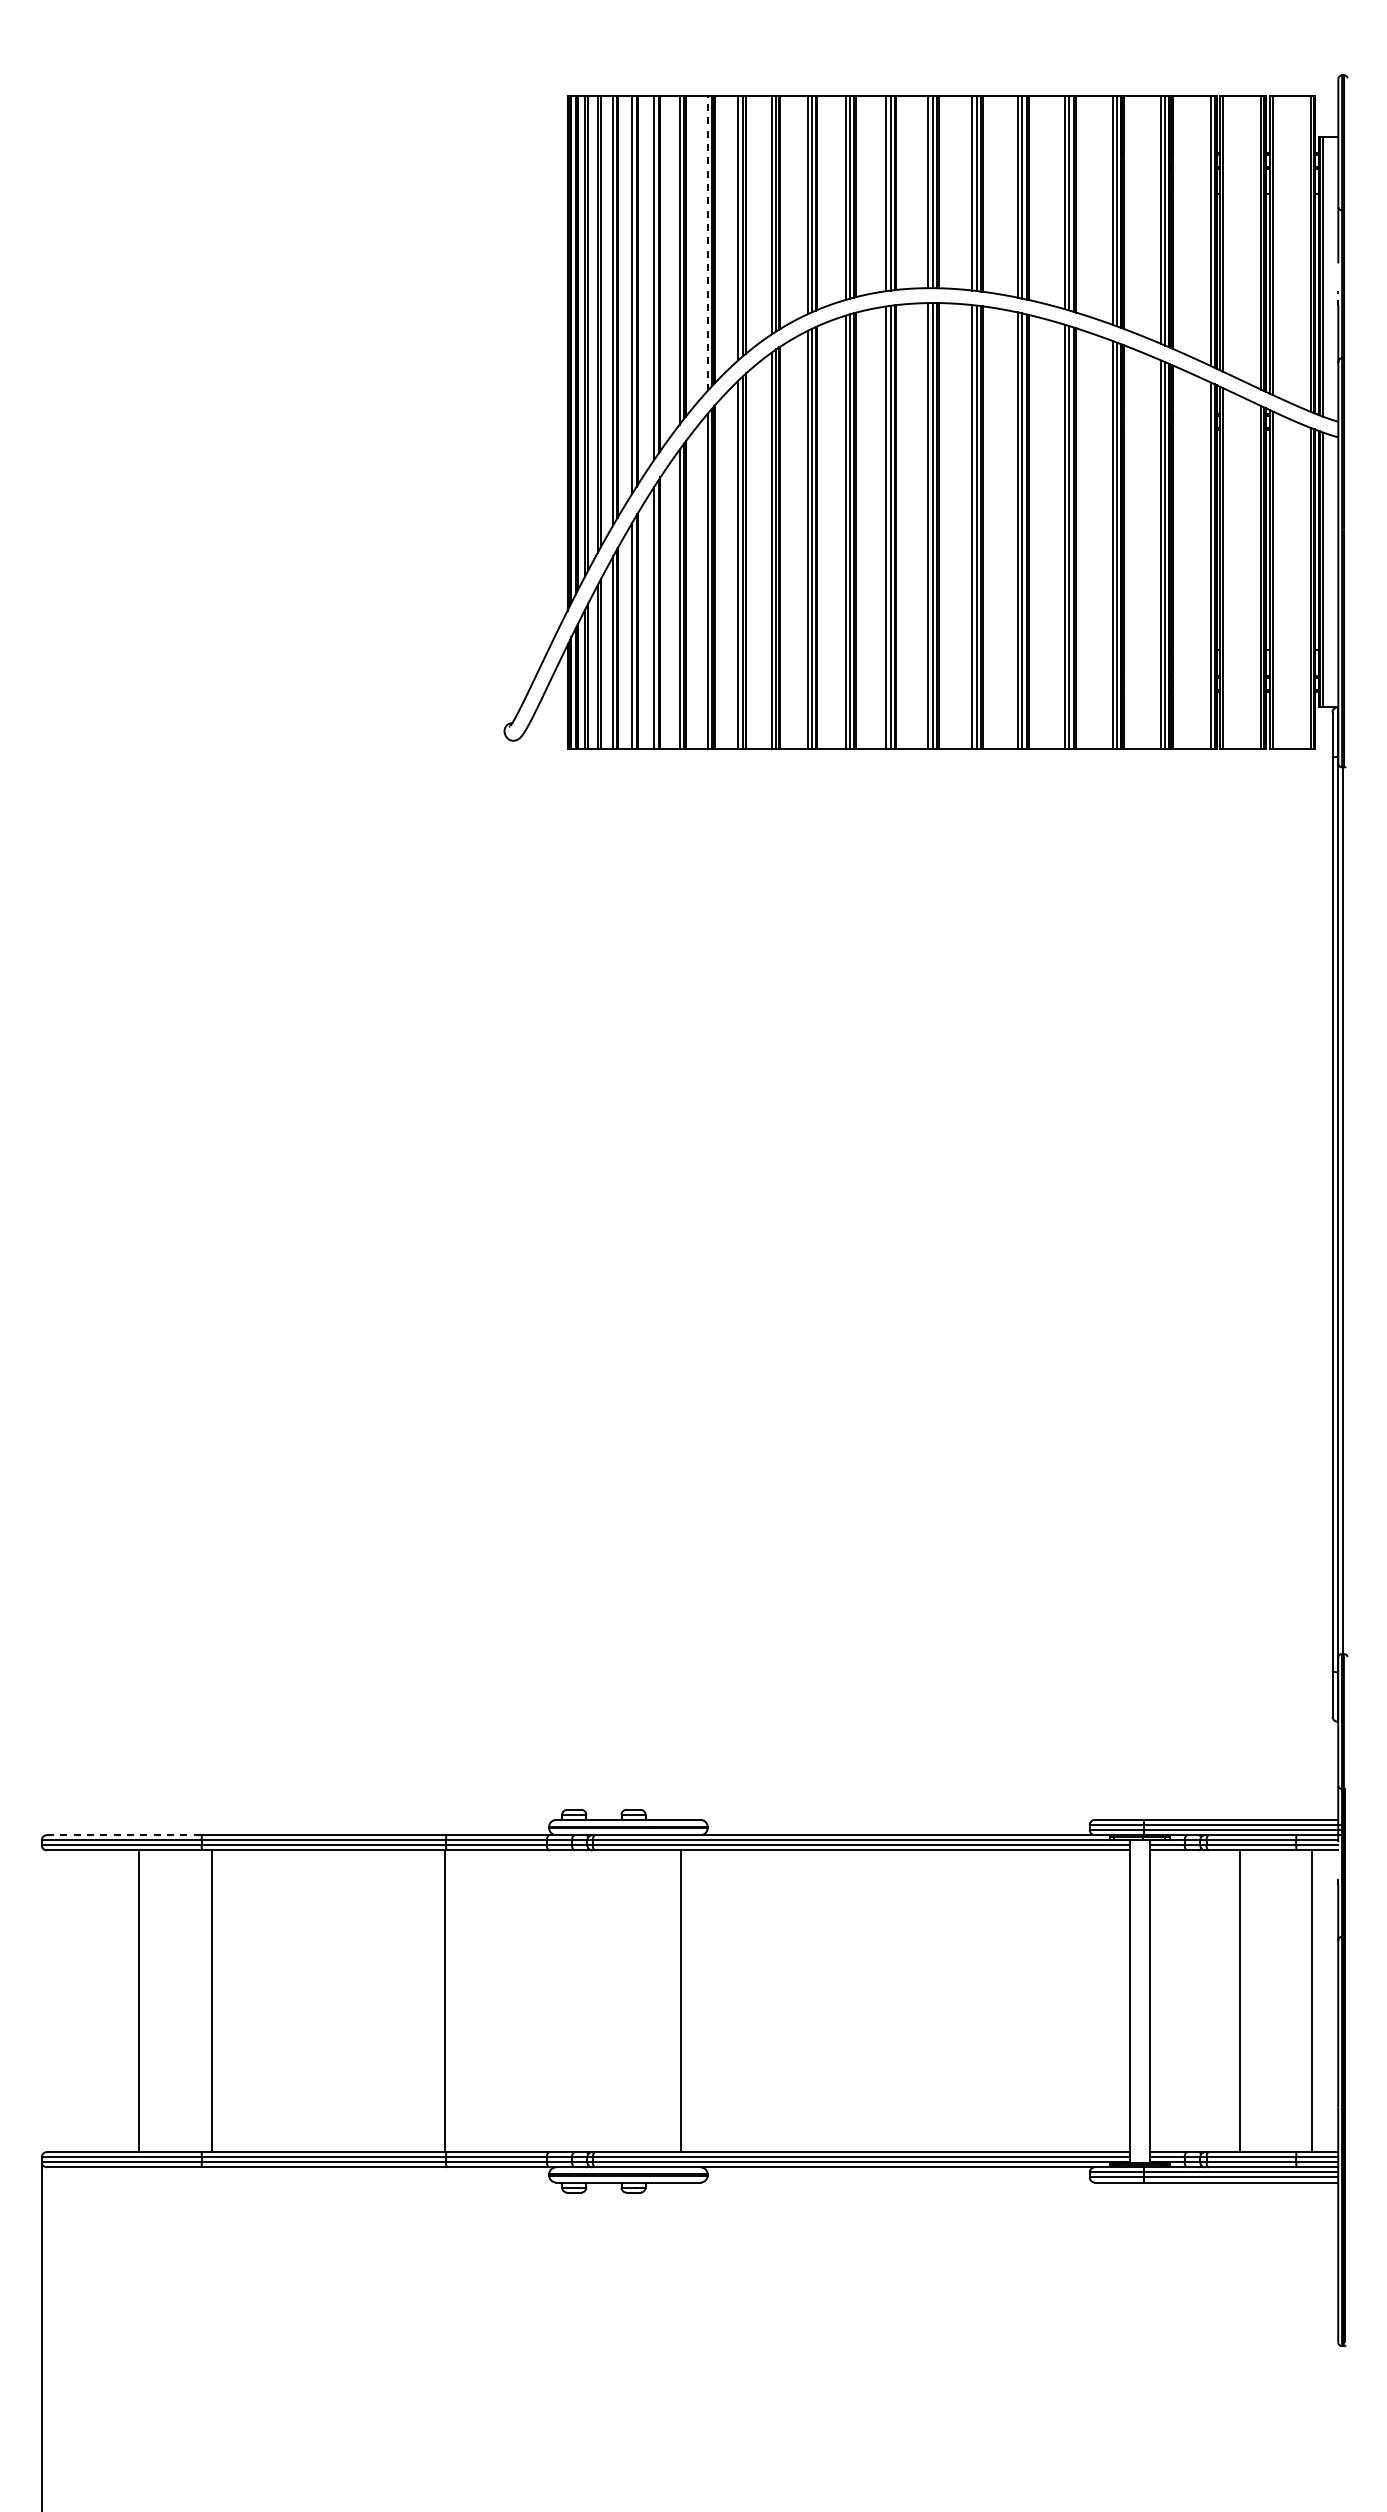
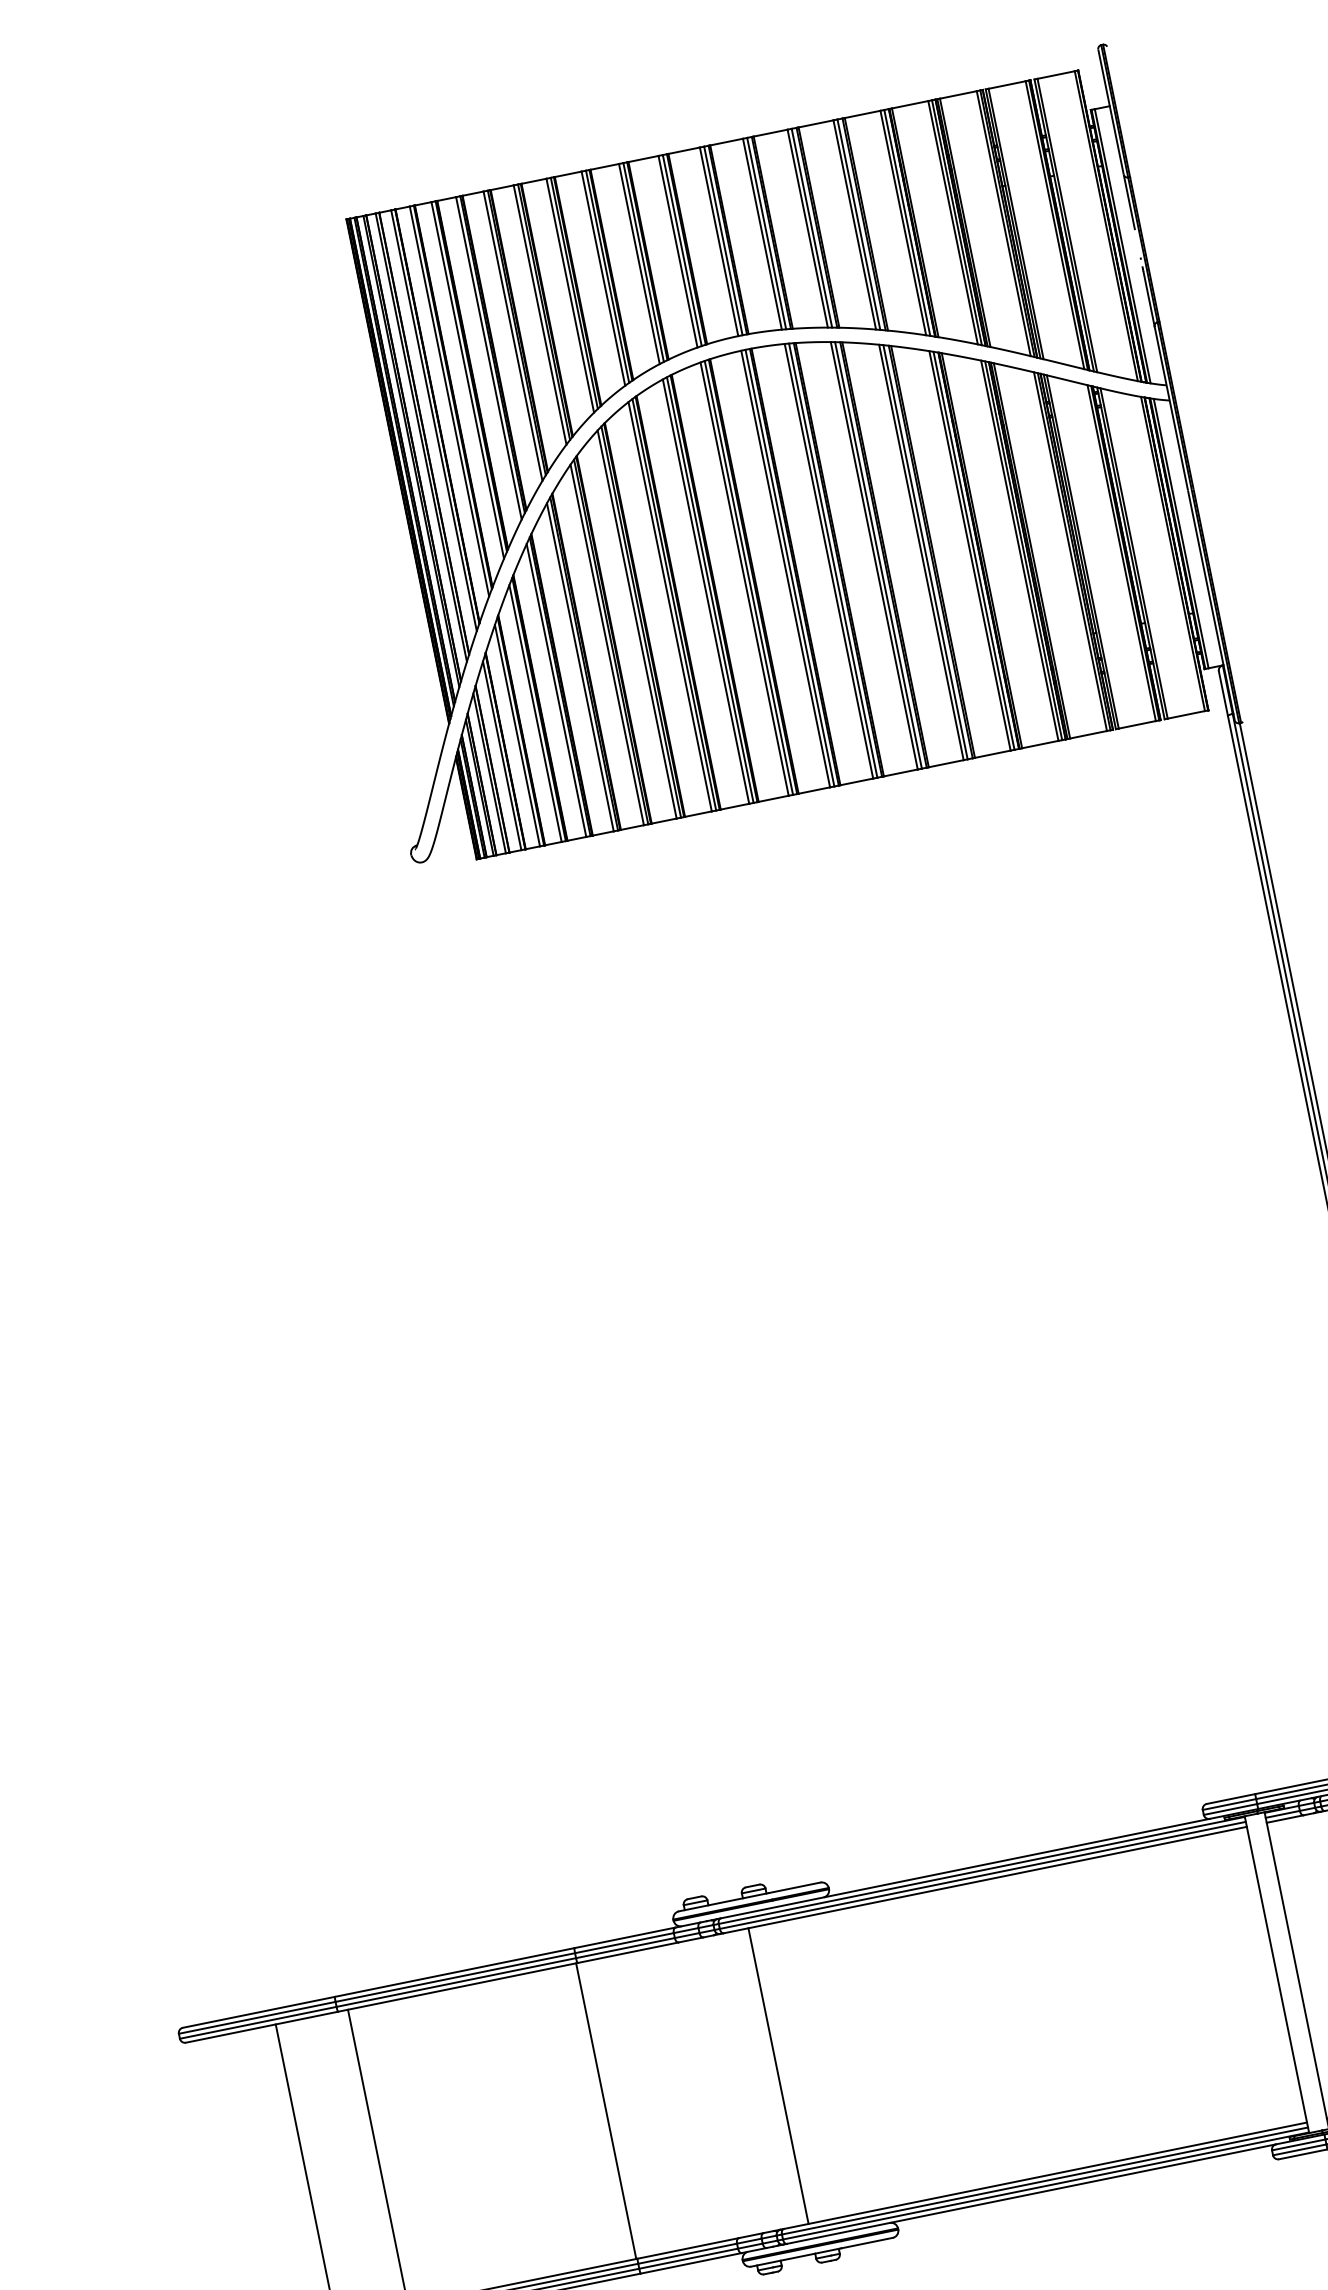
line: (707, 243) -> (512, 336), dashed -> solid
line: (124, 1835) -> (259, 2012), dashed -> solid
line: (680, 2001) -> (778, 2076), moved

